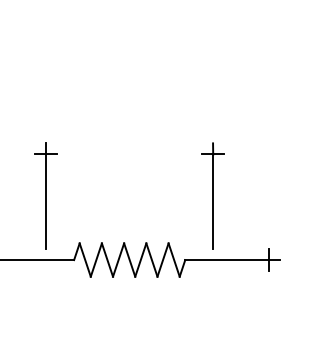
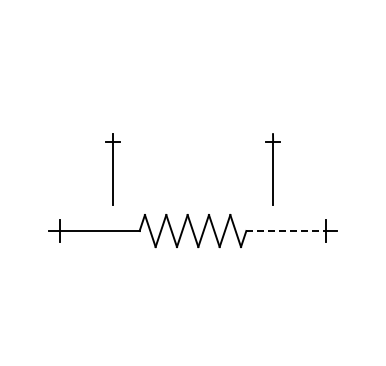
part: (45, 196) -> (112, 169), size x0.7
part: (212, 196) -> (272, 169), size x0.7
line: (227, 260) -> (286, 231), solid -> dashed

